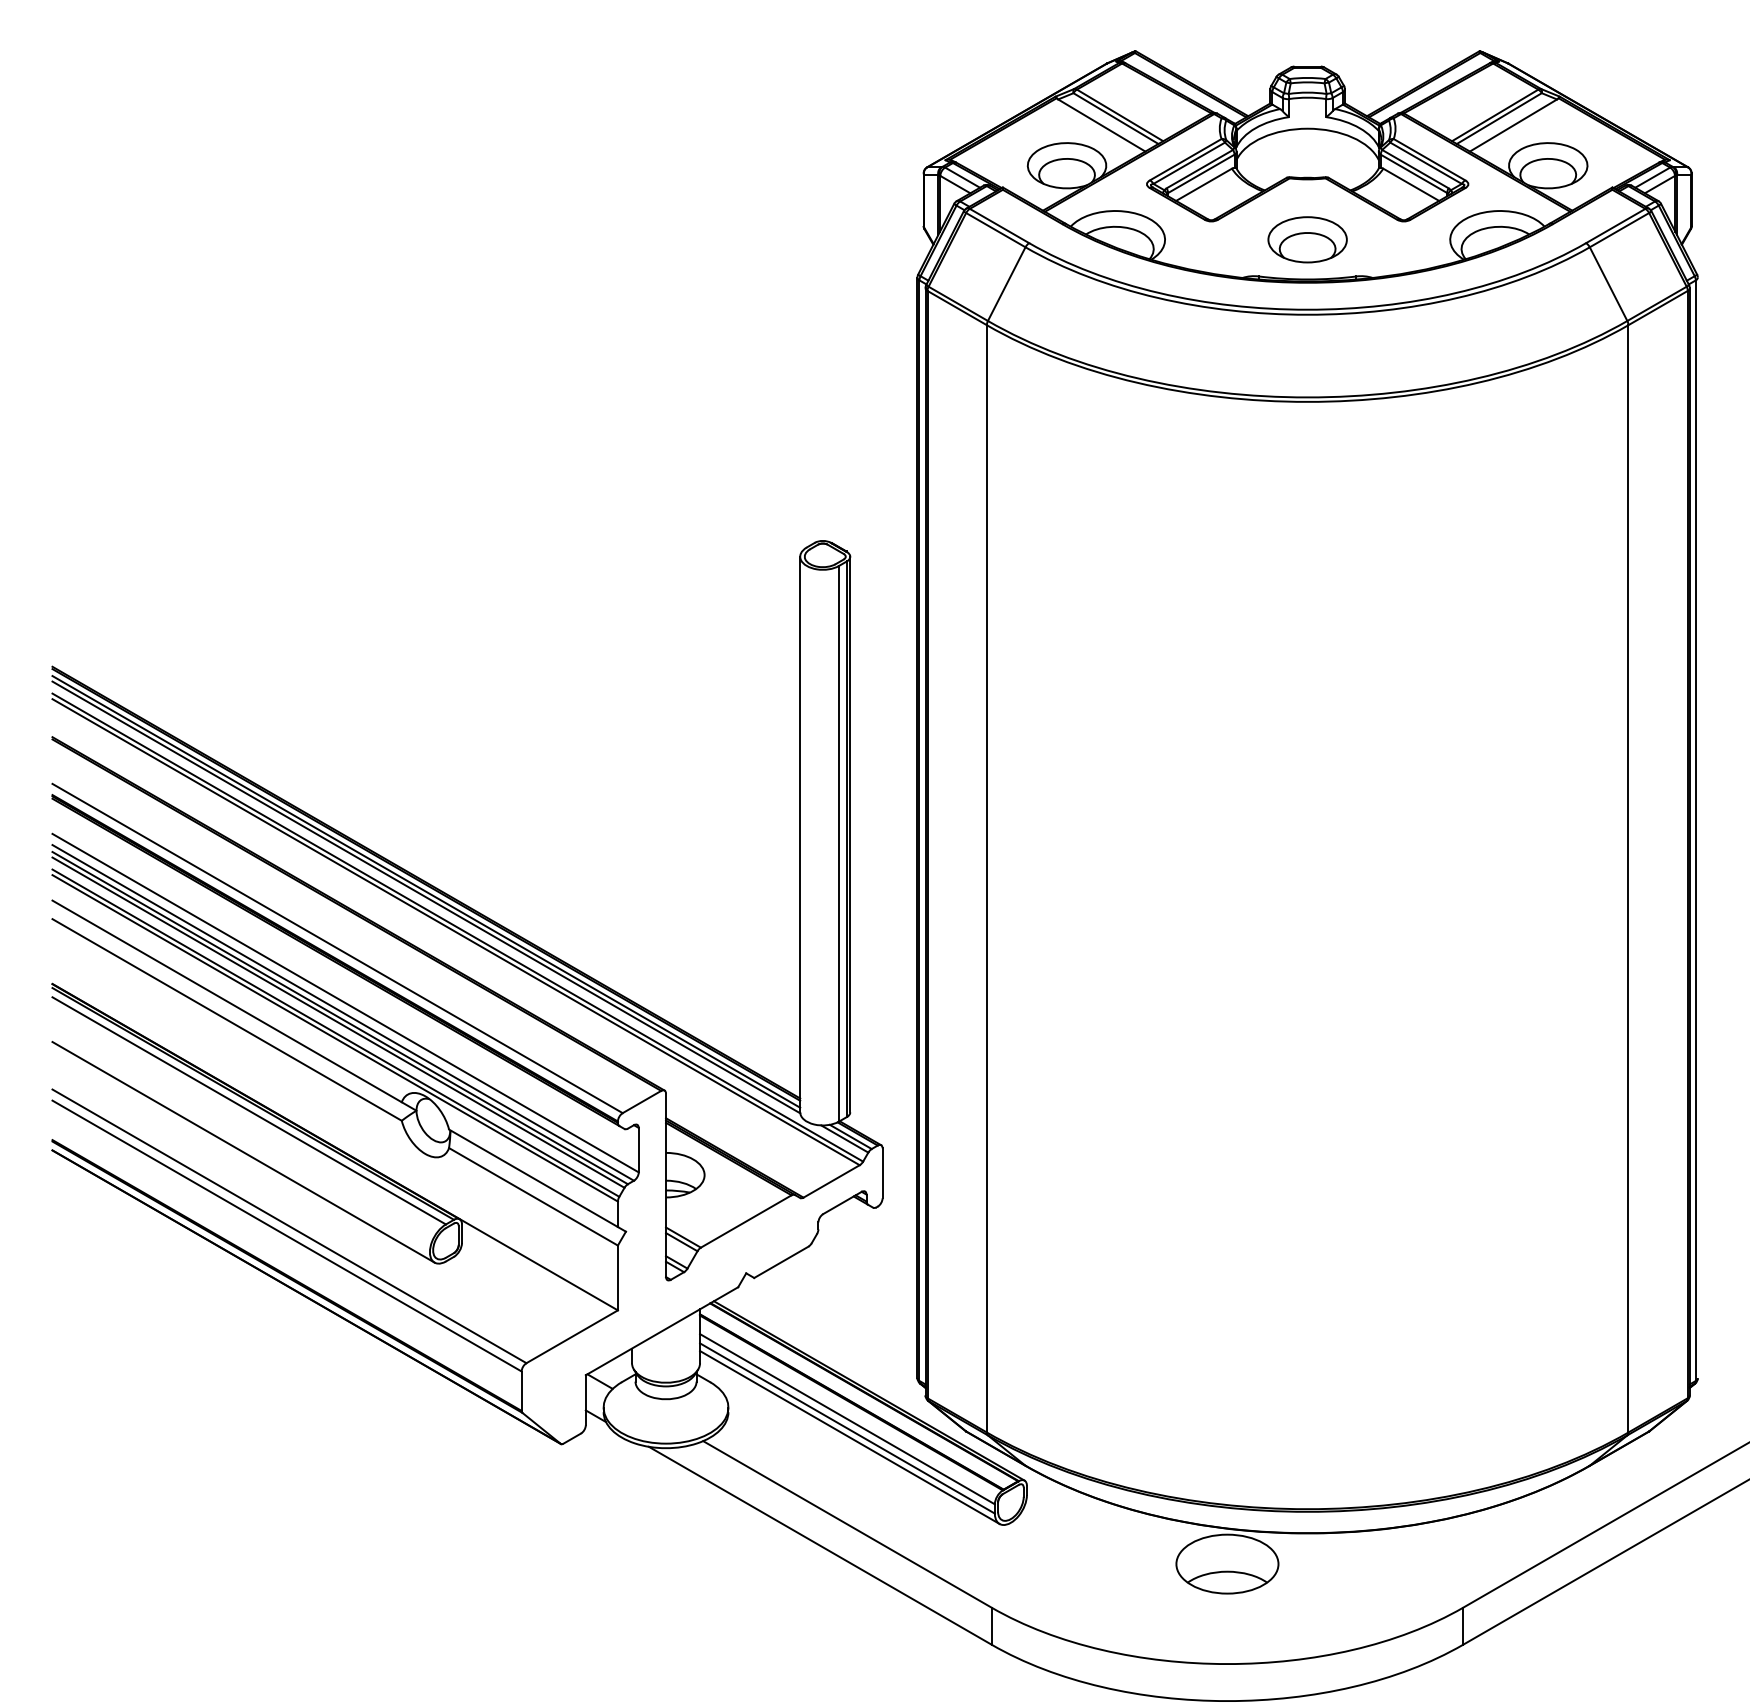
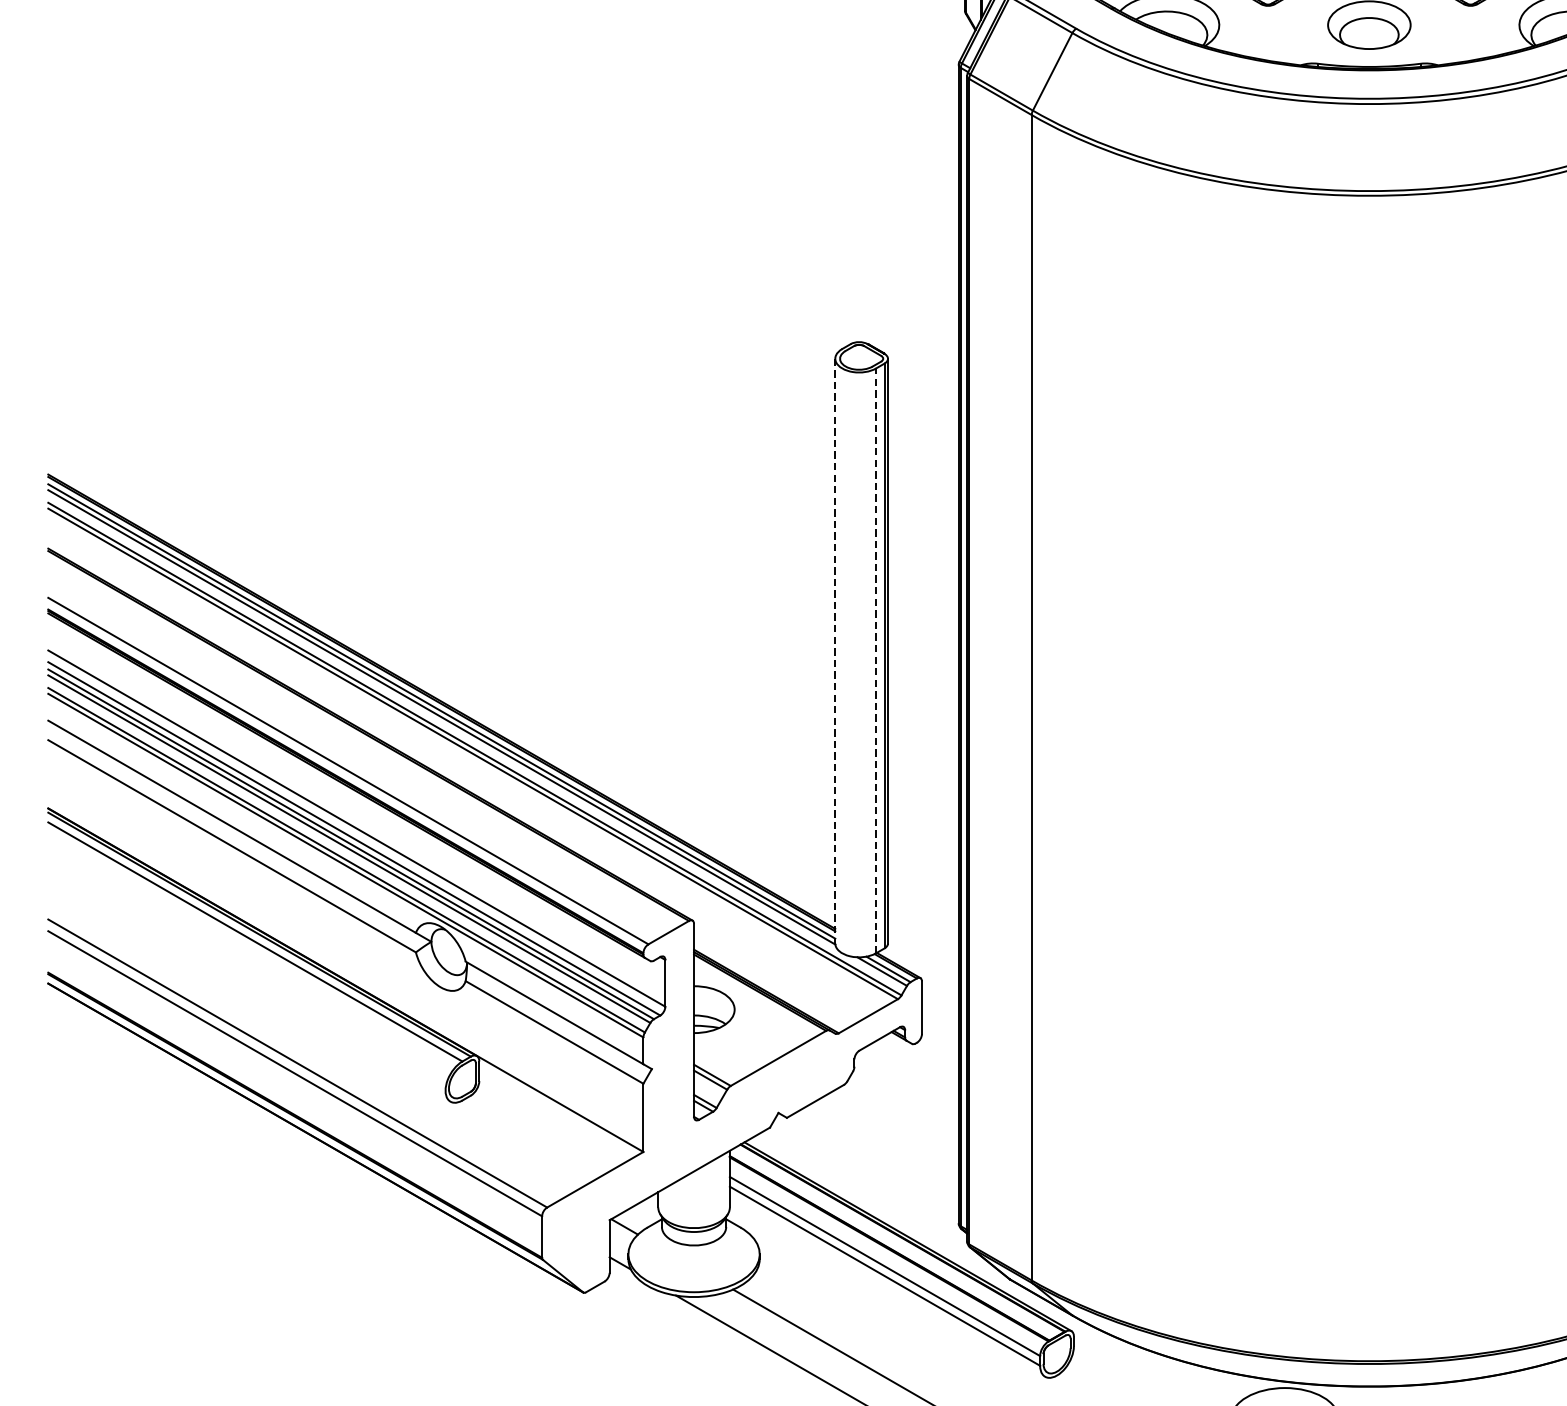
line: (800, 834) -> (835, 651), solid -> dashed
line: (838, 843) -> (875, 660), solid -> dashed
line: (243, 1152) -> (249, 985), removed
line: (849, 1437) -> (887, 1285), removed

